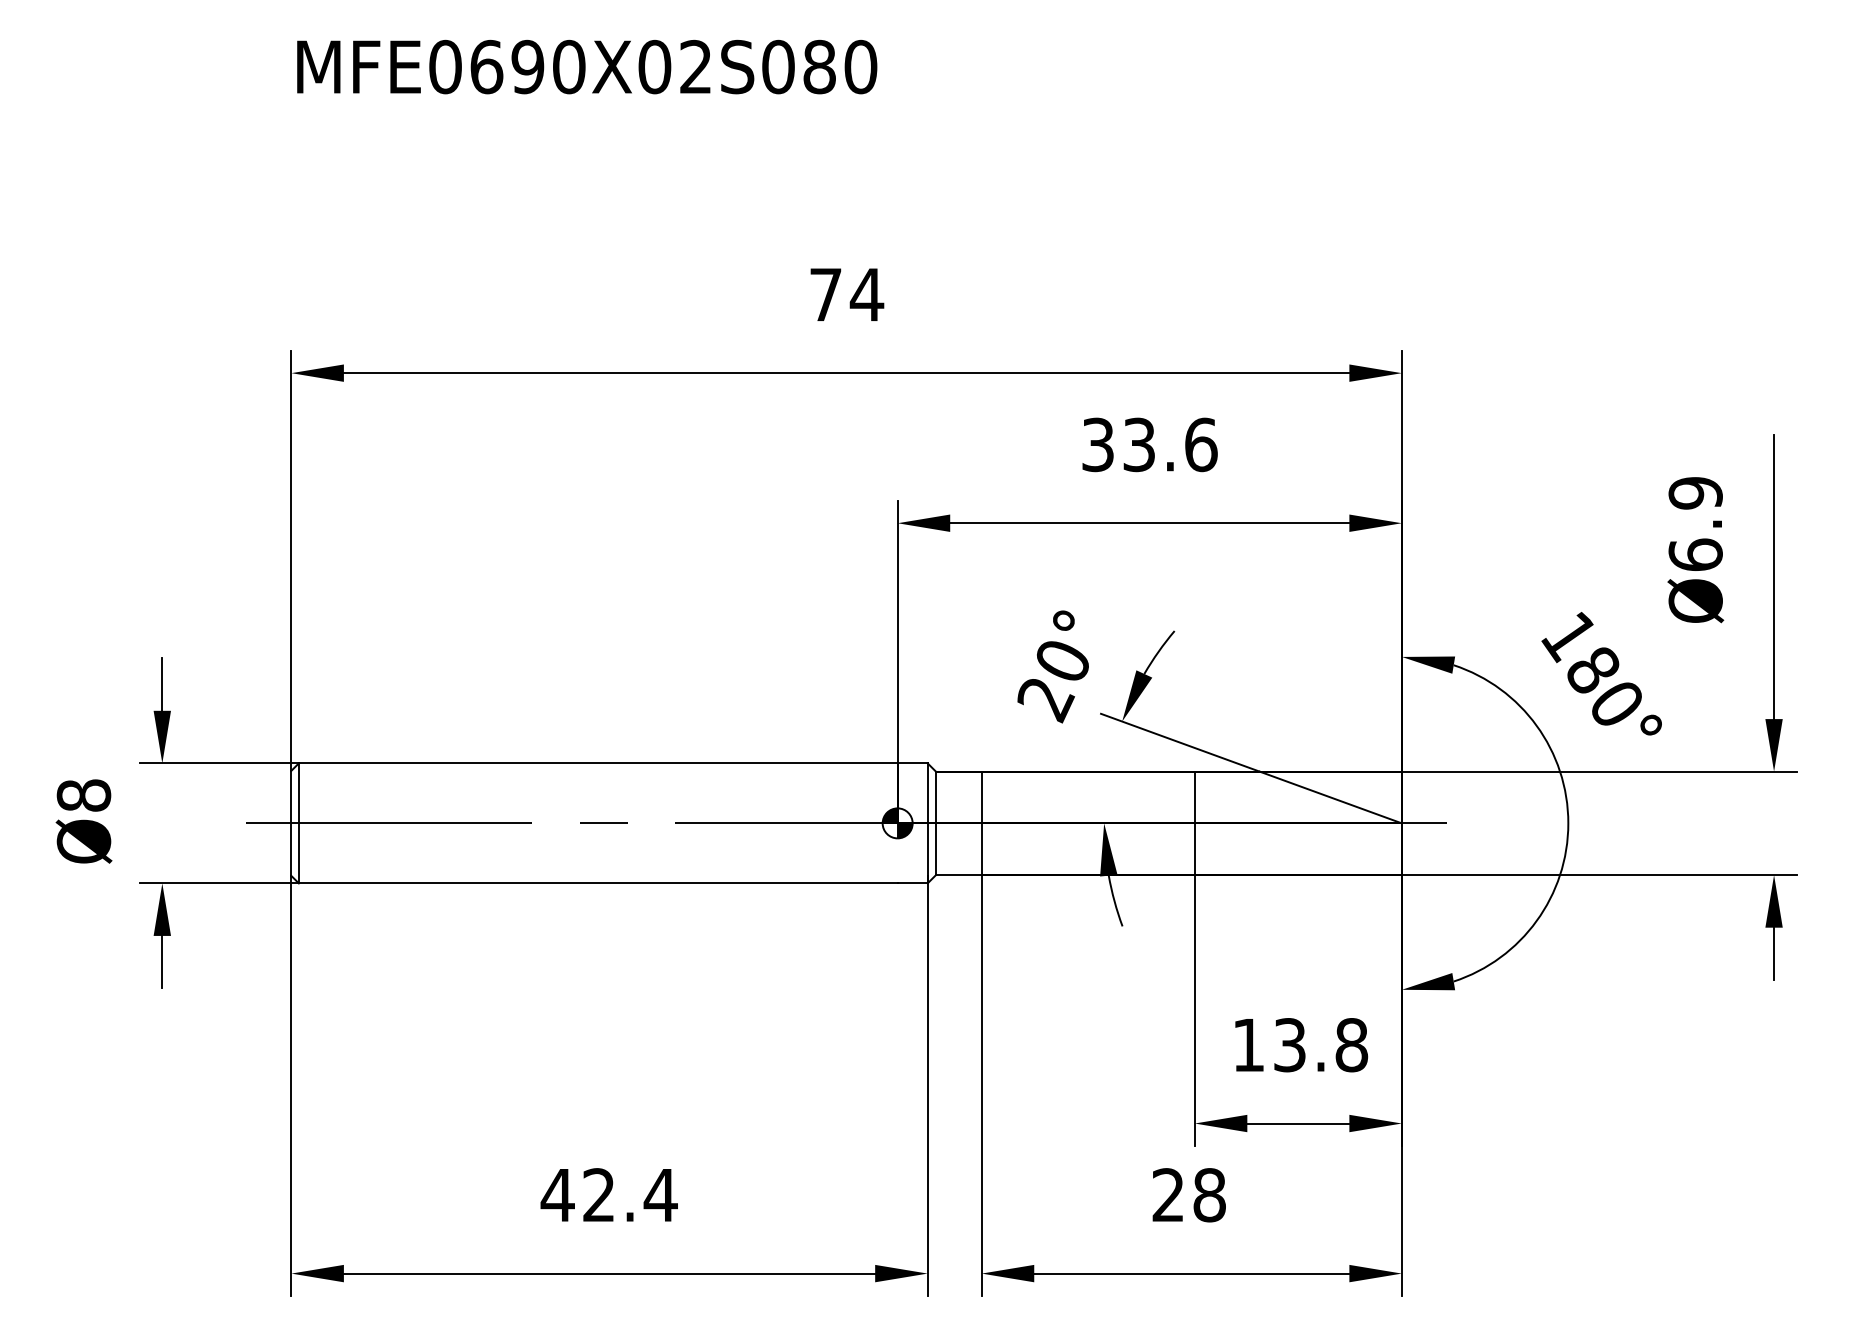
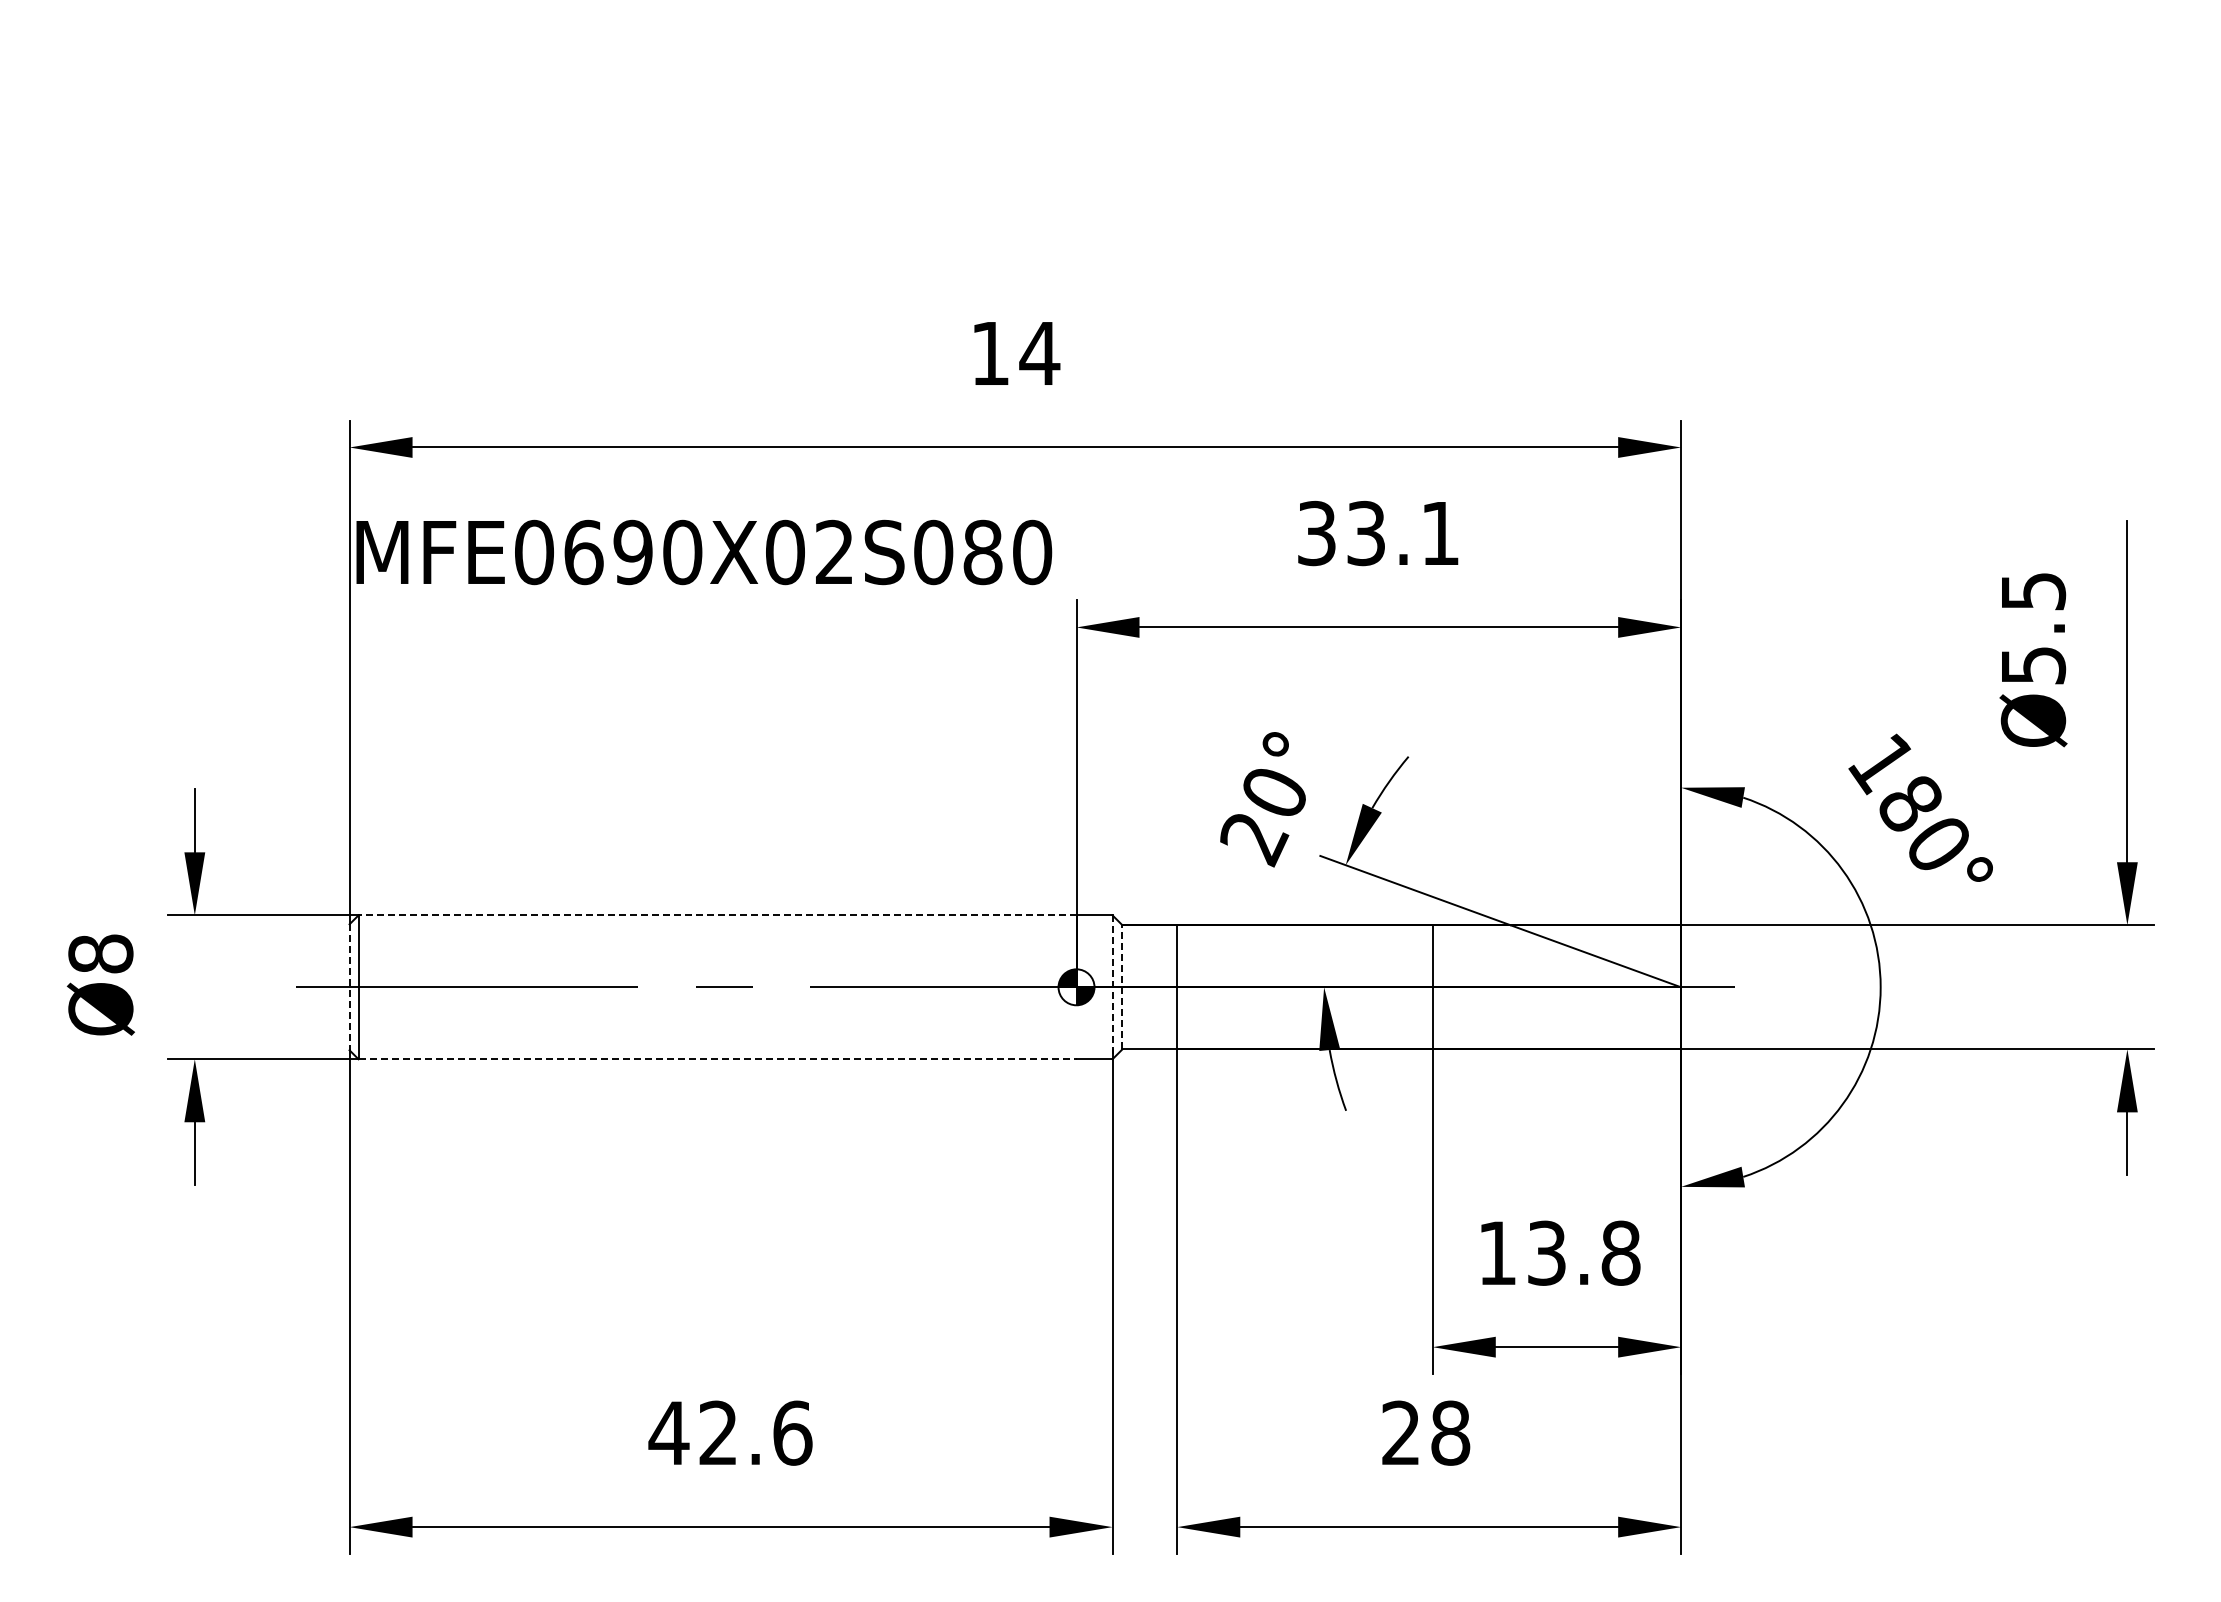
text: (587, 67) -> (704, 552), moved
text: (825, 294) -> (990, 353), 74 -> 14
text: (1201, 444) -> (1440, 533), 33.6 -> 33.1
text: (1695, 524) -> (2033, 628), Ø6.9 -> Ø5.5
line: (598, 763) -> (717, 915), solid -> dashed
line: (936, 822) -> (1122, 986), solid -> dashed
line: (291, 823) -> (349, 987), solid -> dashed
line: (927, 823) -> (1112, 987), solid -> dashed
line: (598, 883) -> (717, 1059), solid -> dashed
text: (660, 1194) -> (792, 1432), 42.4 -> 42.6

